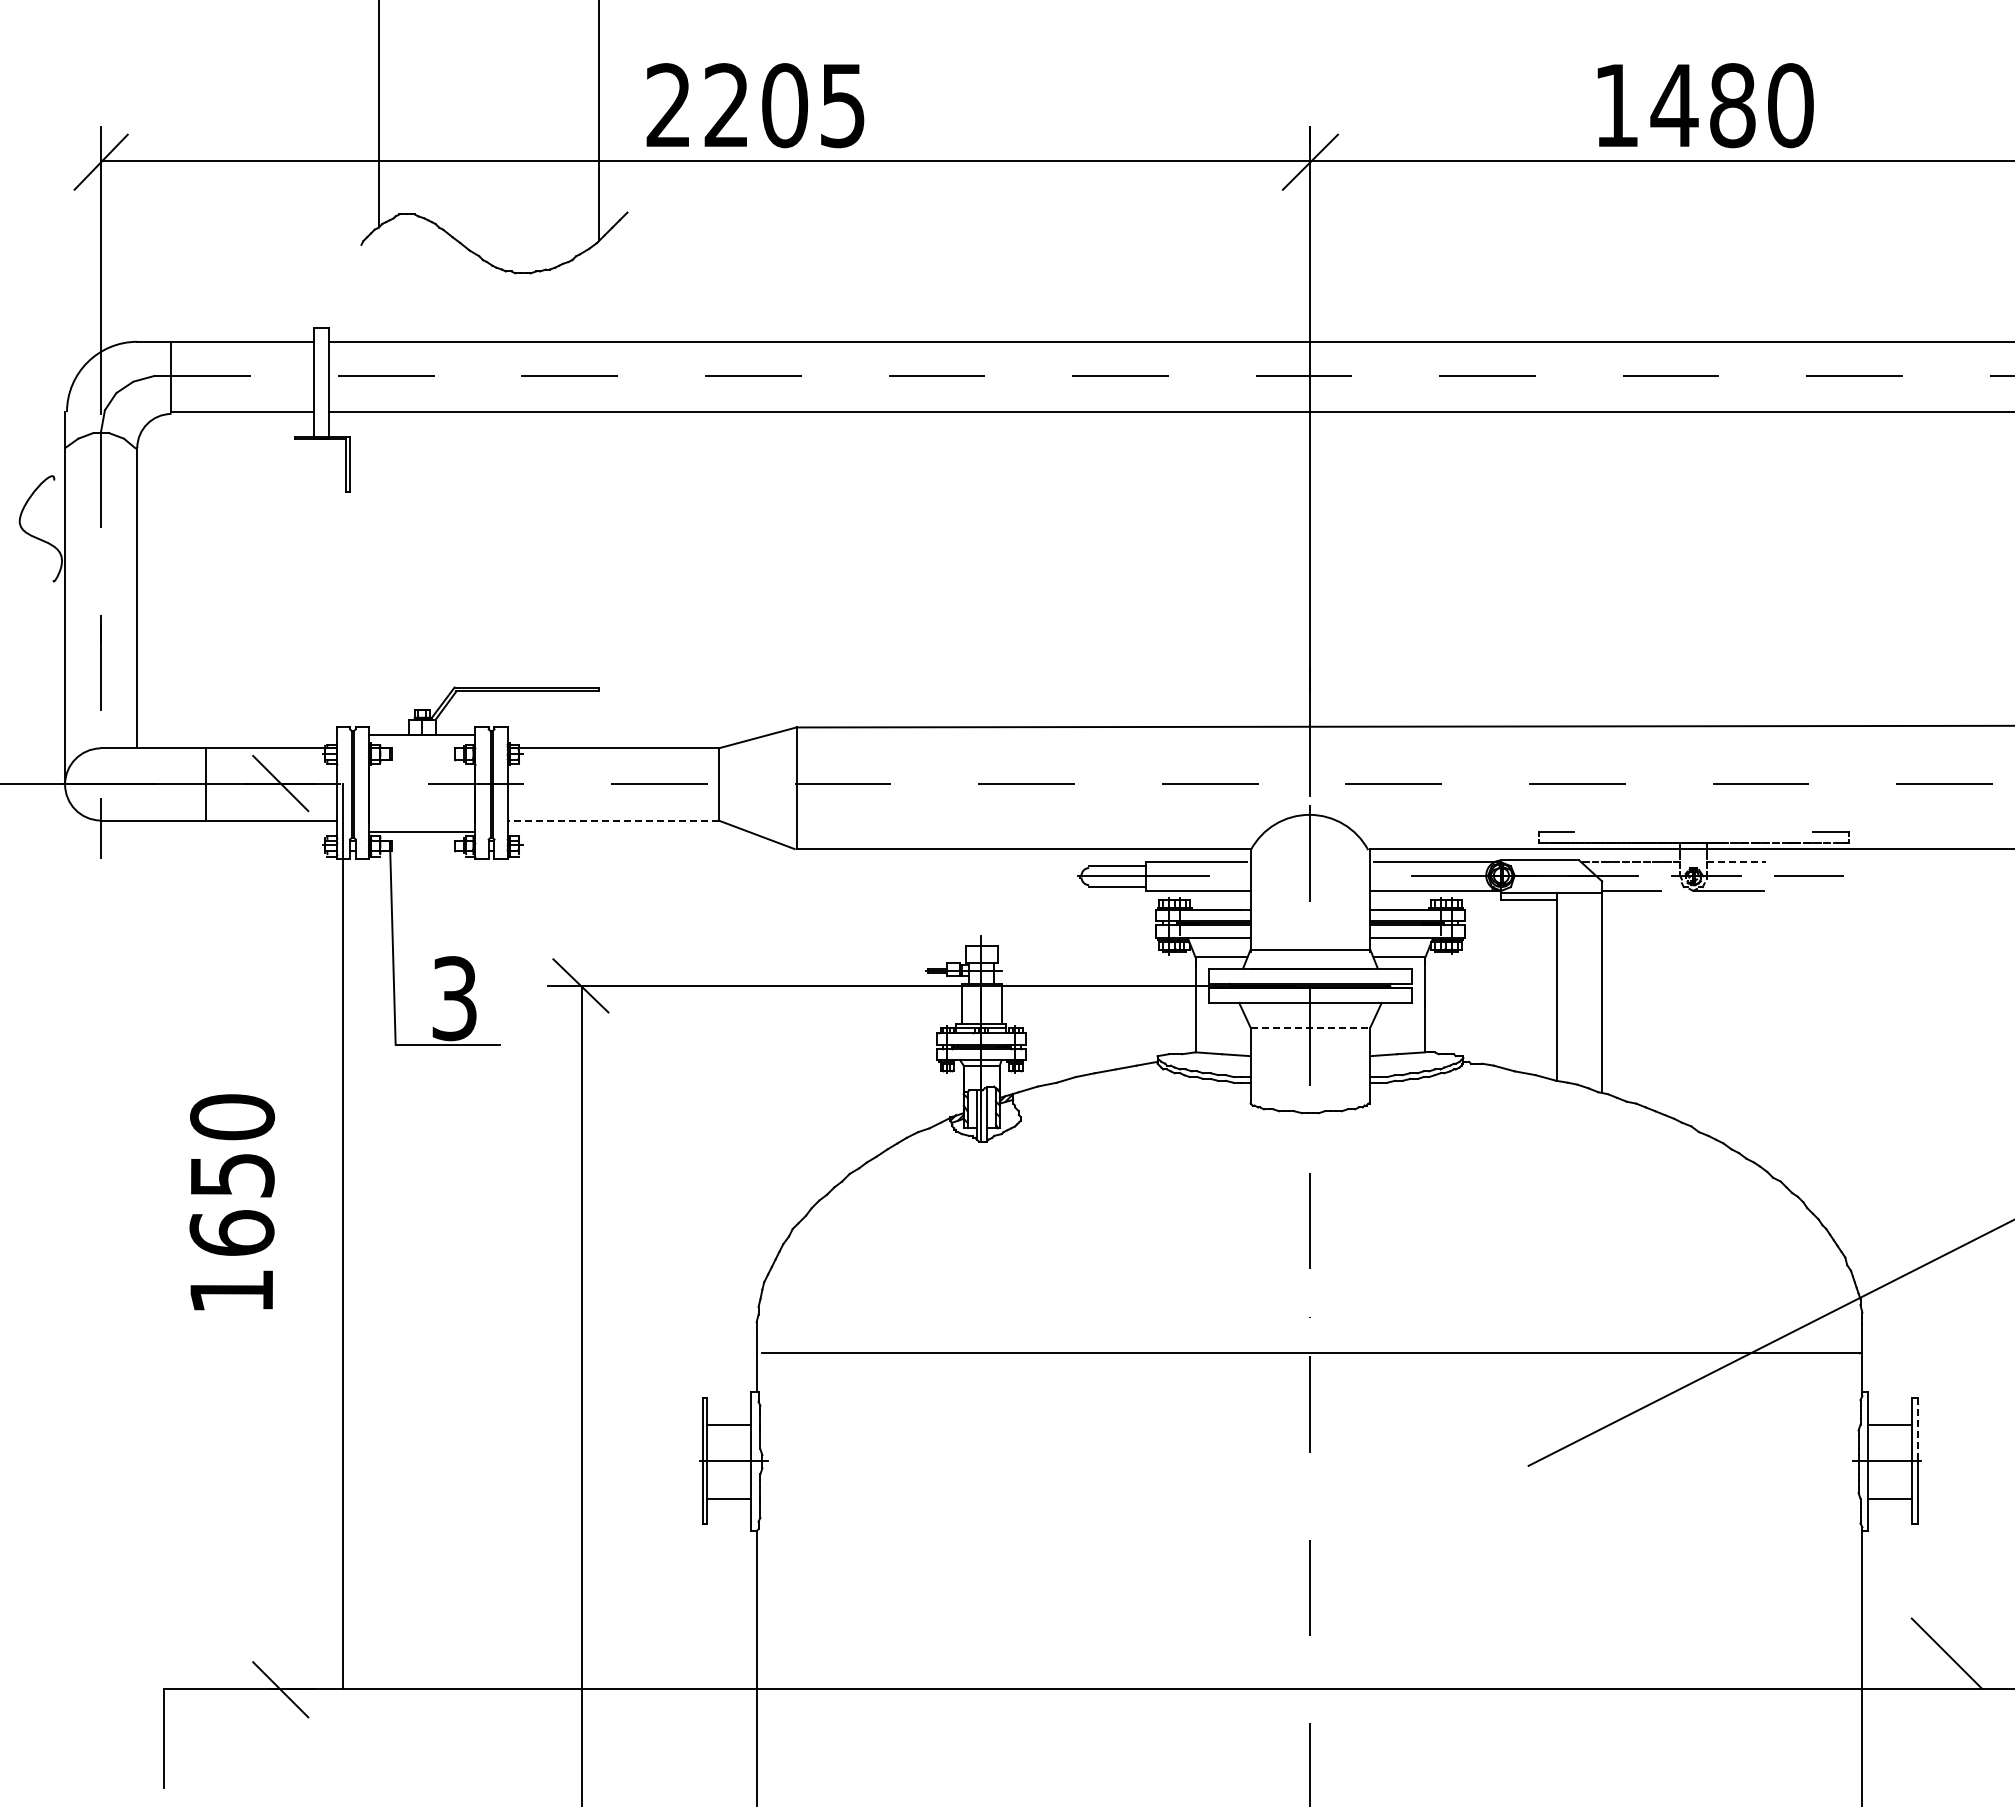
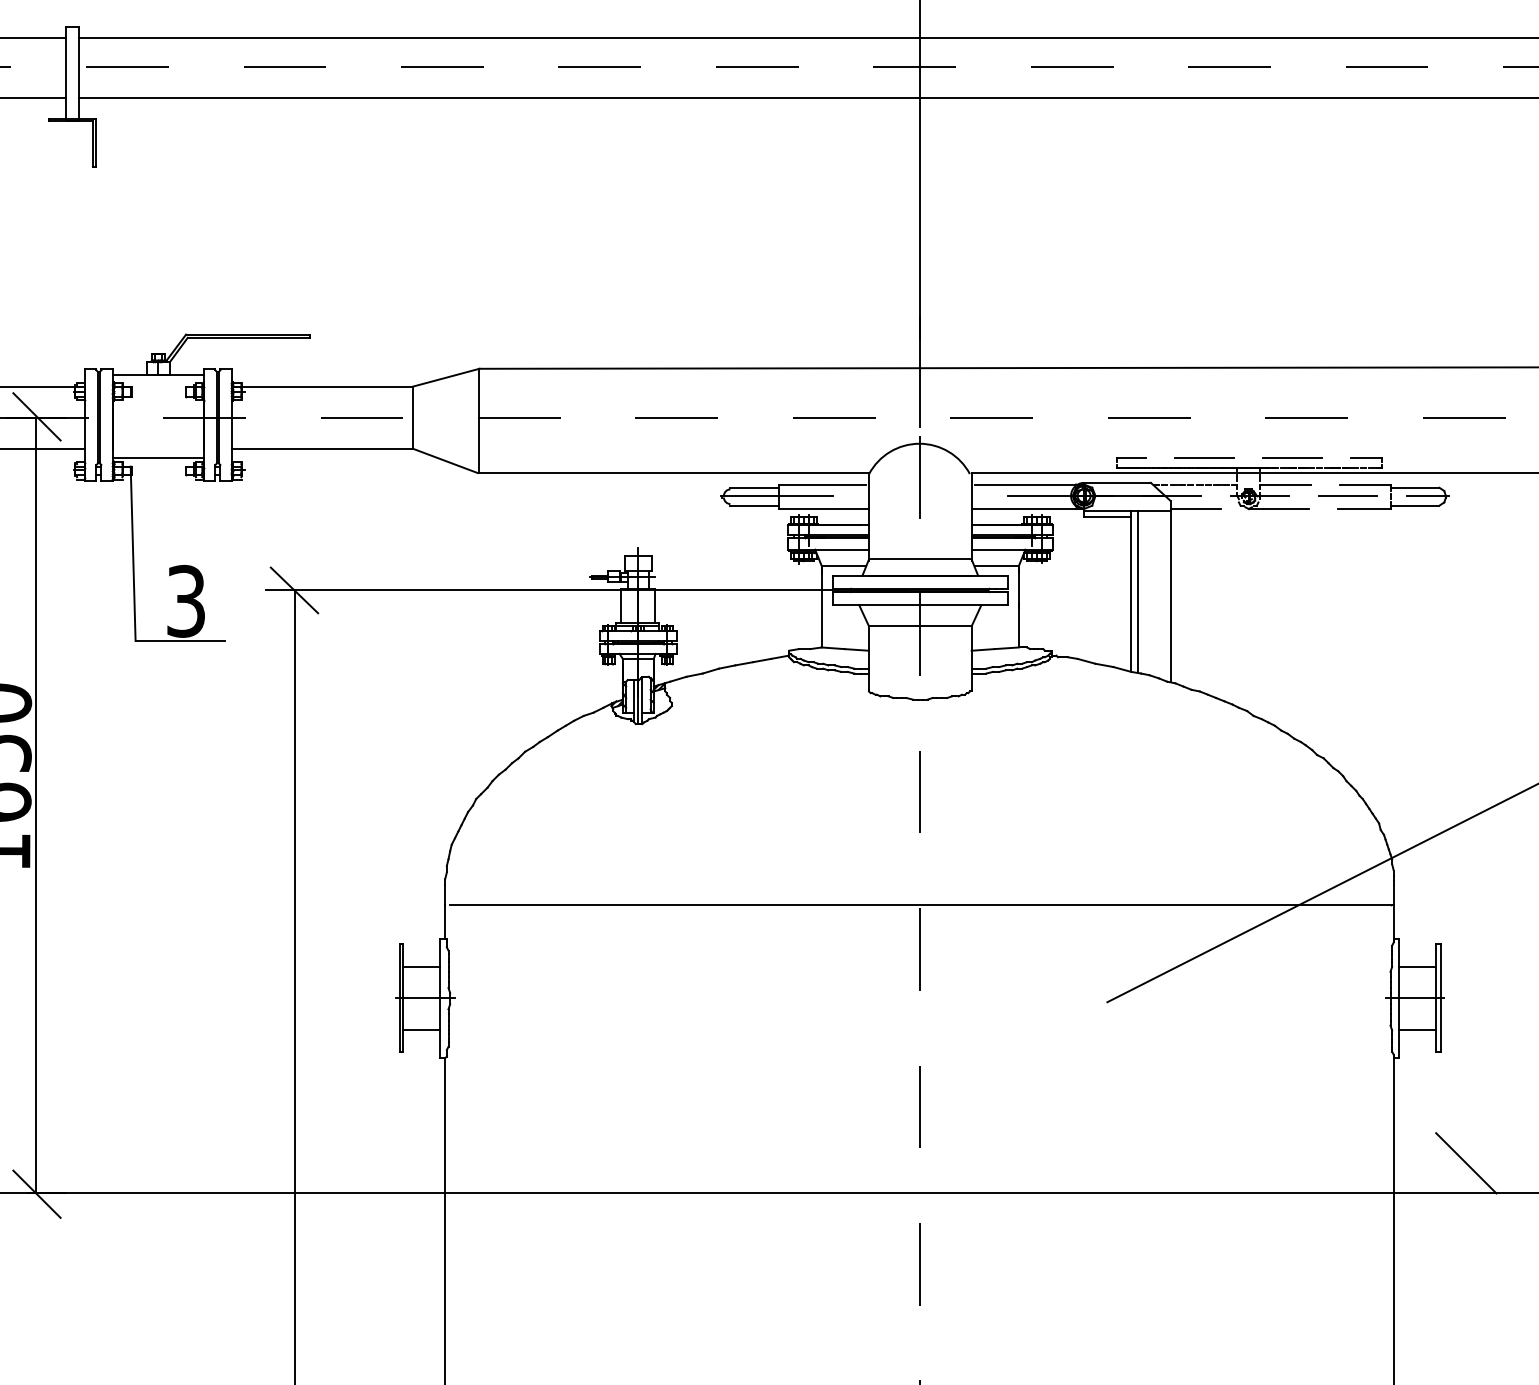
line: (612, 820) -> (321, 448), dashed -> solid
line: (1641, 831) -> (1204, 458), added
line: (1744, 831) -> (1292, 458), added
line: (1736, 862) -> (1285, 484), dashed -> solid
part: (1862, 876) -> (1393, 496), added
line: (1564, 986) -> (1138, 590), added
line: (1310, 1027) -> (920, 626), dashed -> solid
line: (342, 1236) -> (35, 805), moved
line: (1917, 1429) -> (1441, 971), dashed -> solid

